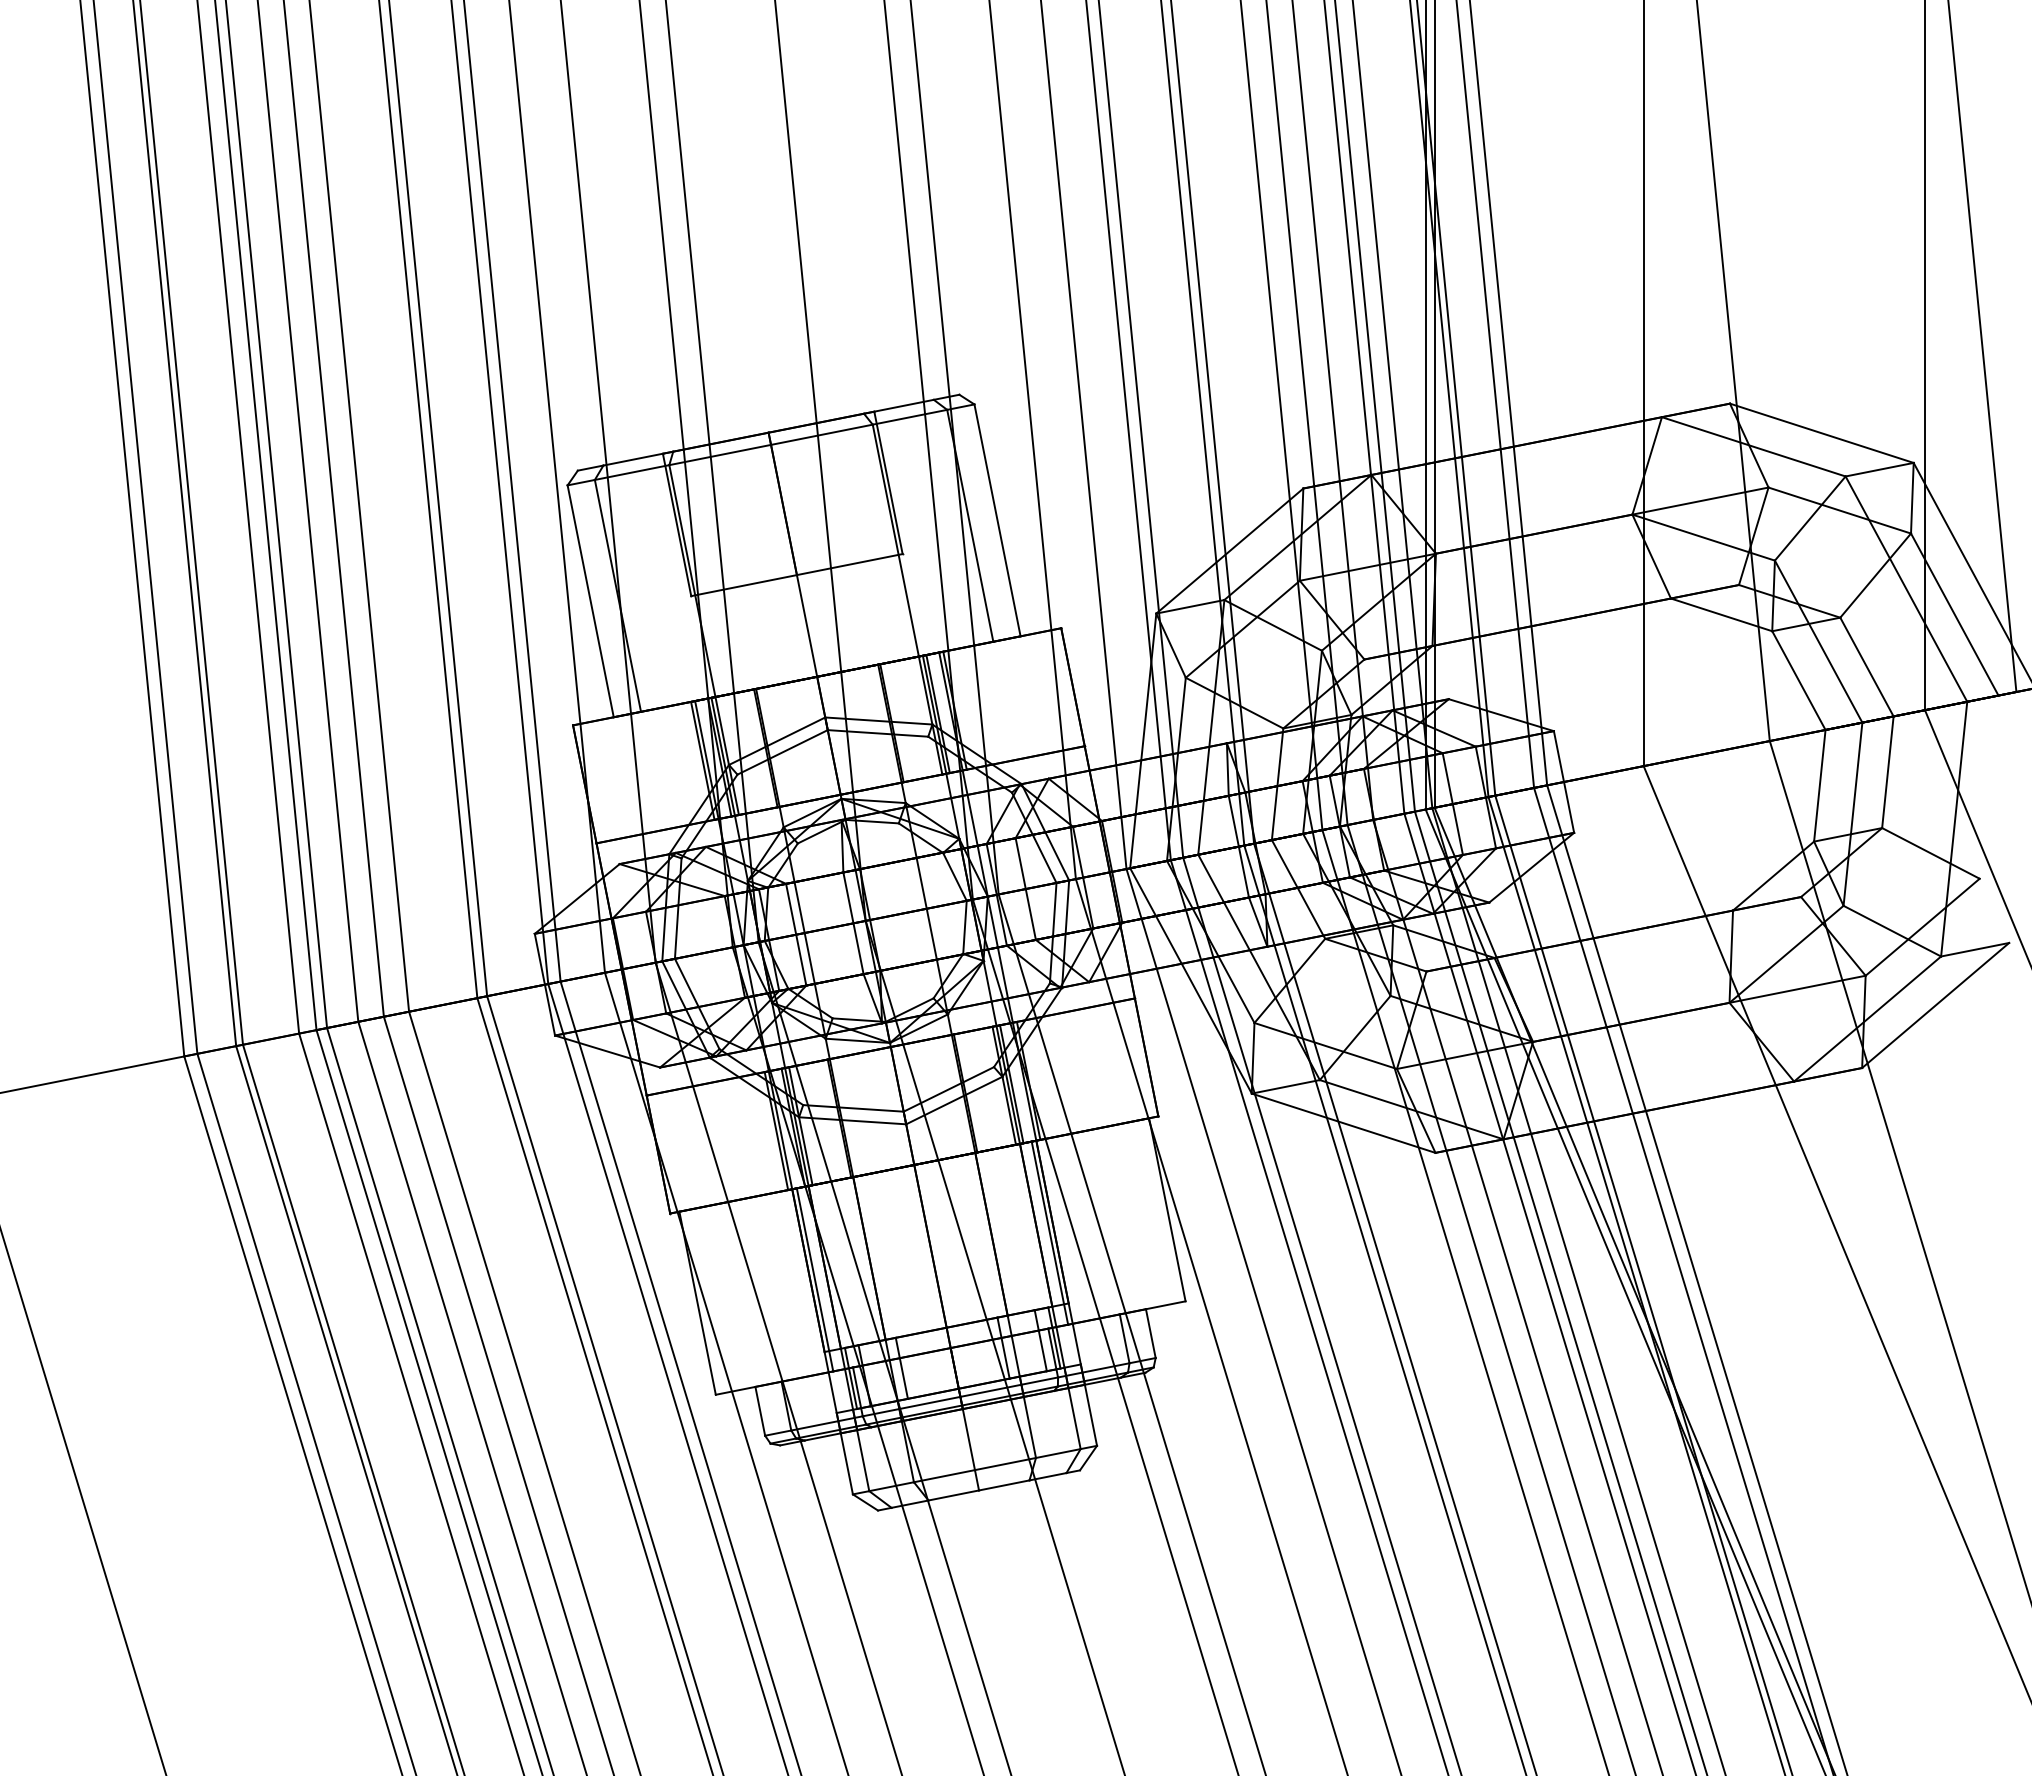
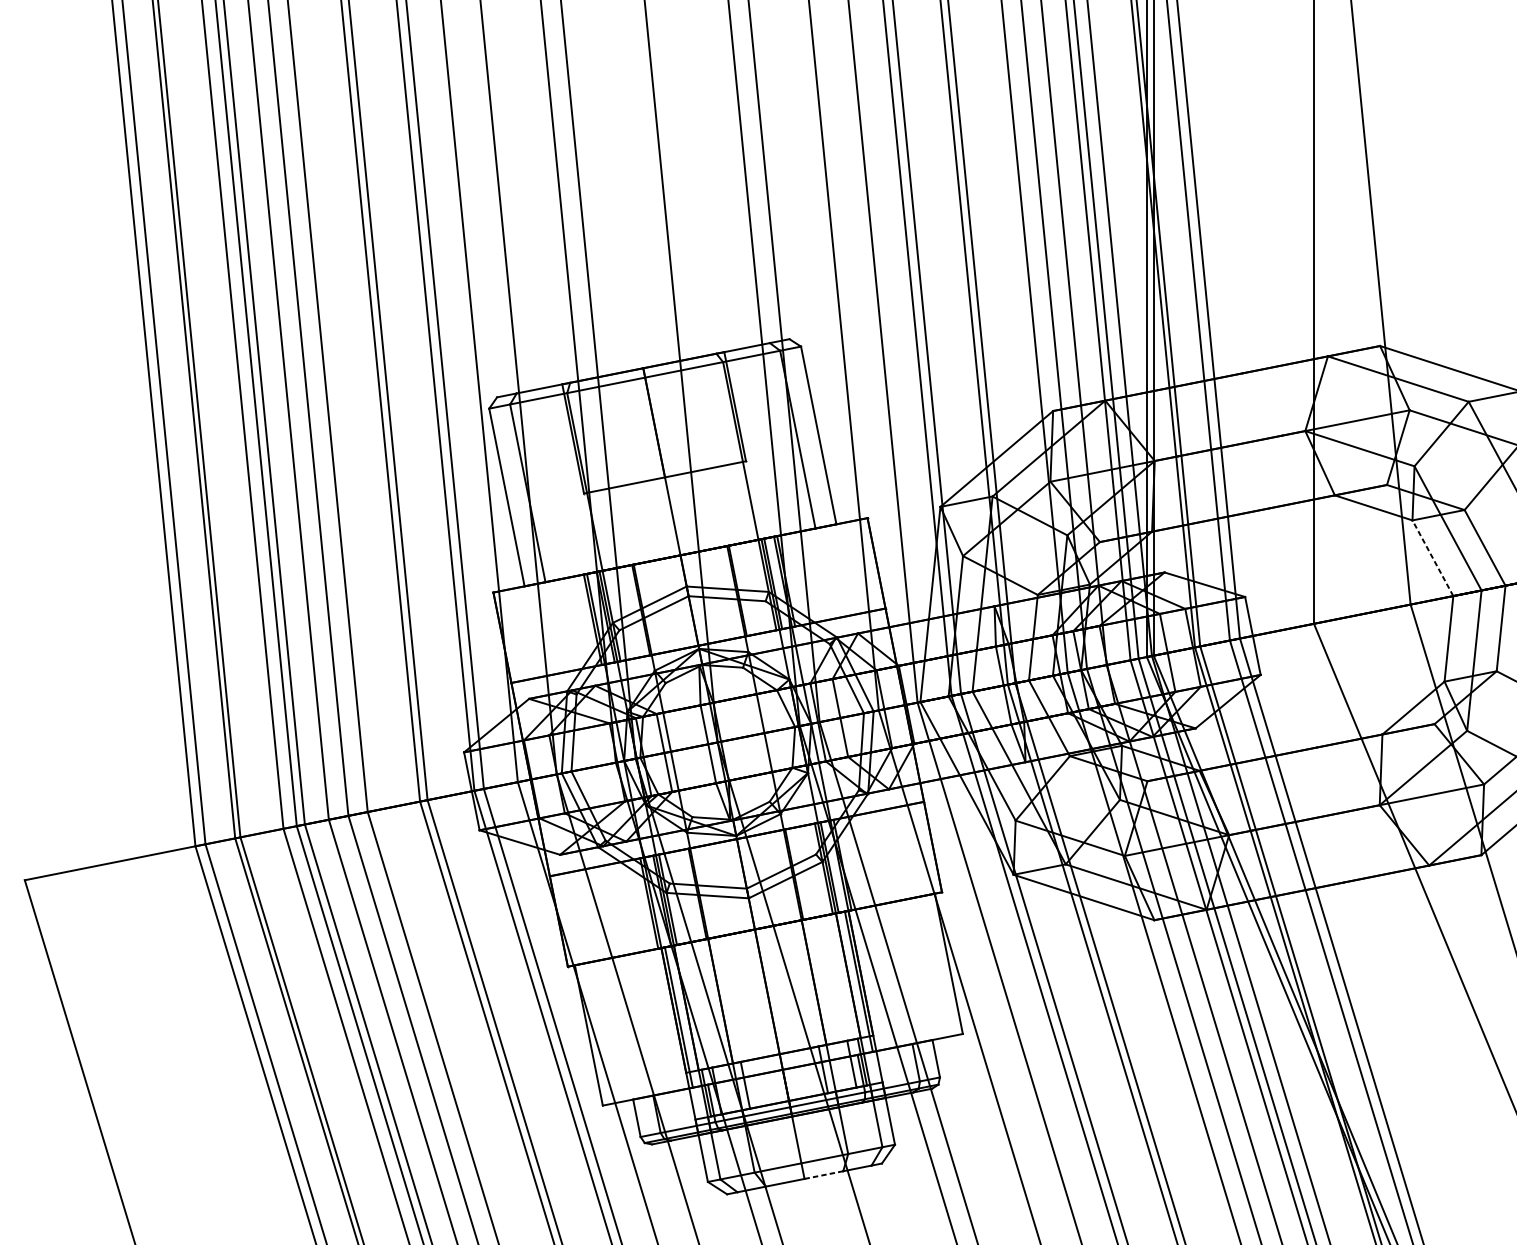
line: (1798, 680) -> (1432, 558), solid -> dashed
line: (1004, 1485) -> (824, 1175), solid -> dashed

